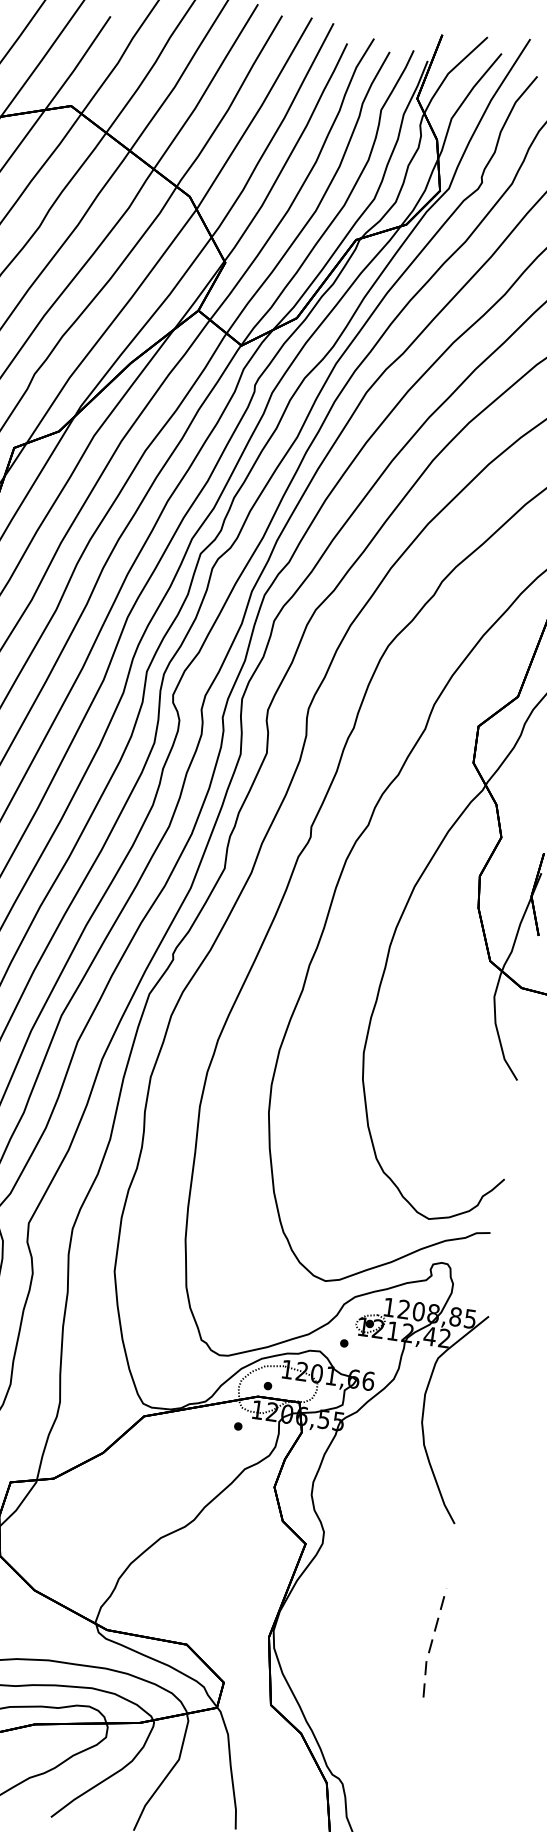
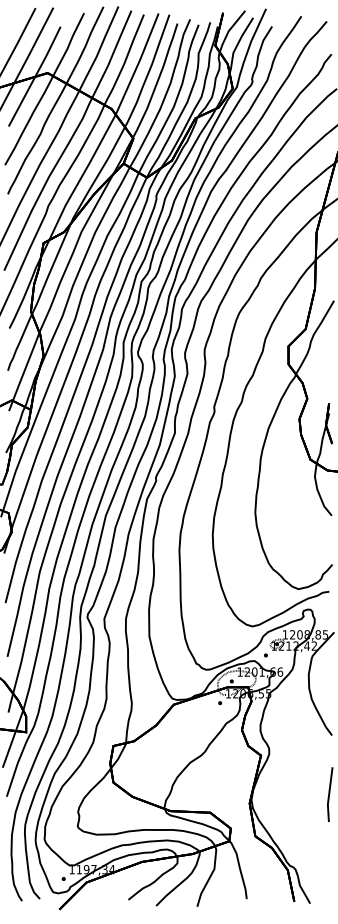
line: (432, 1642) -> (329, 794), dashed -> solid

